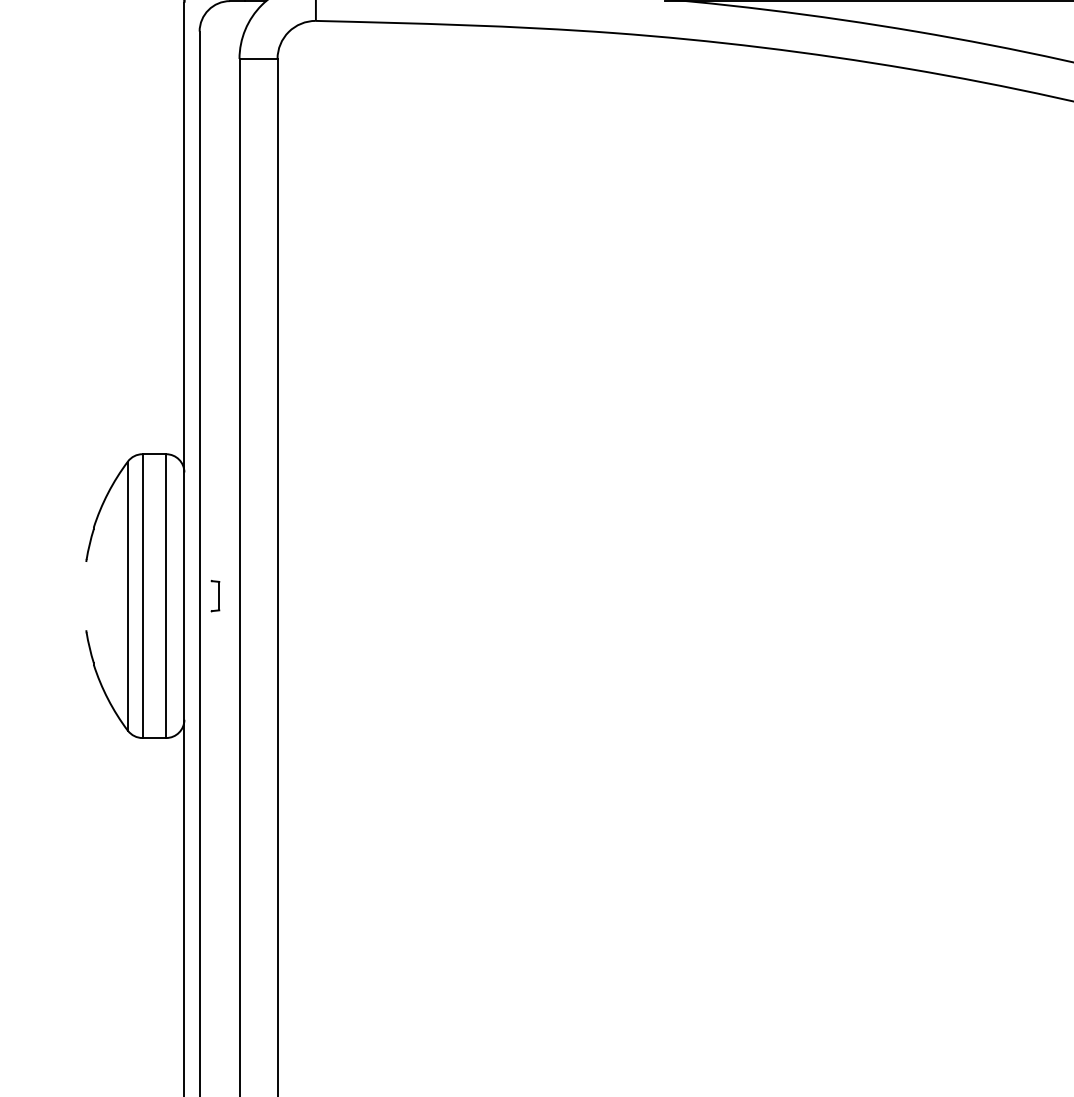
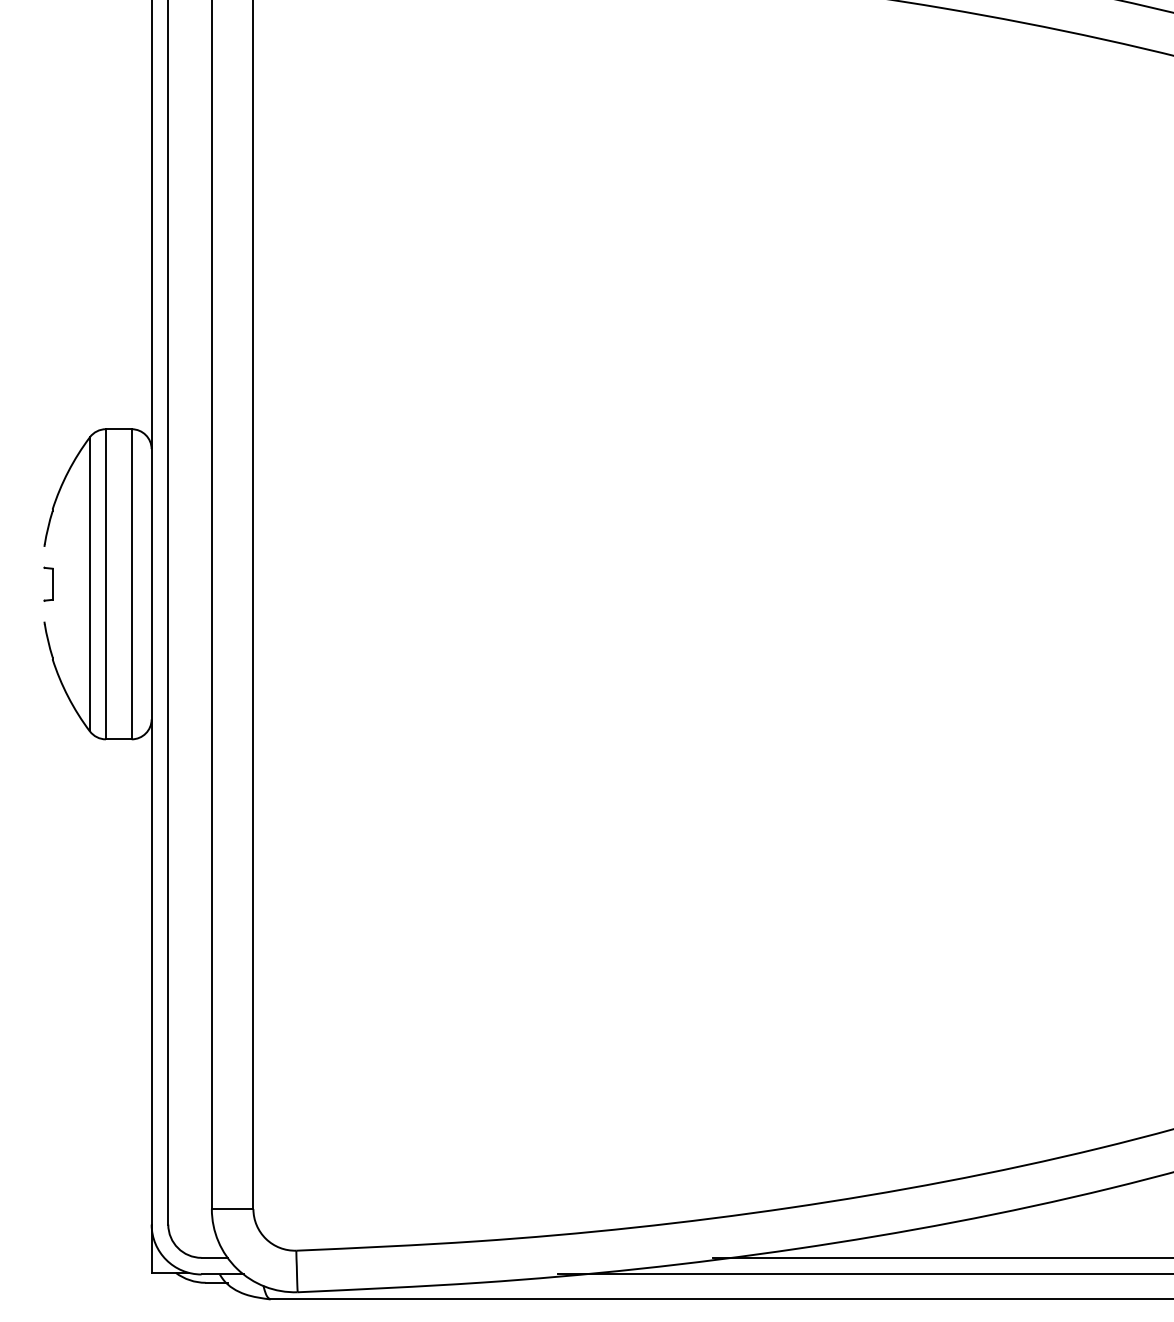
part: (215, 595) -> (48, 583), moved

